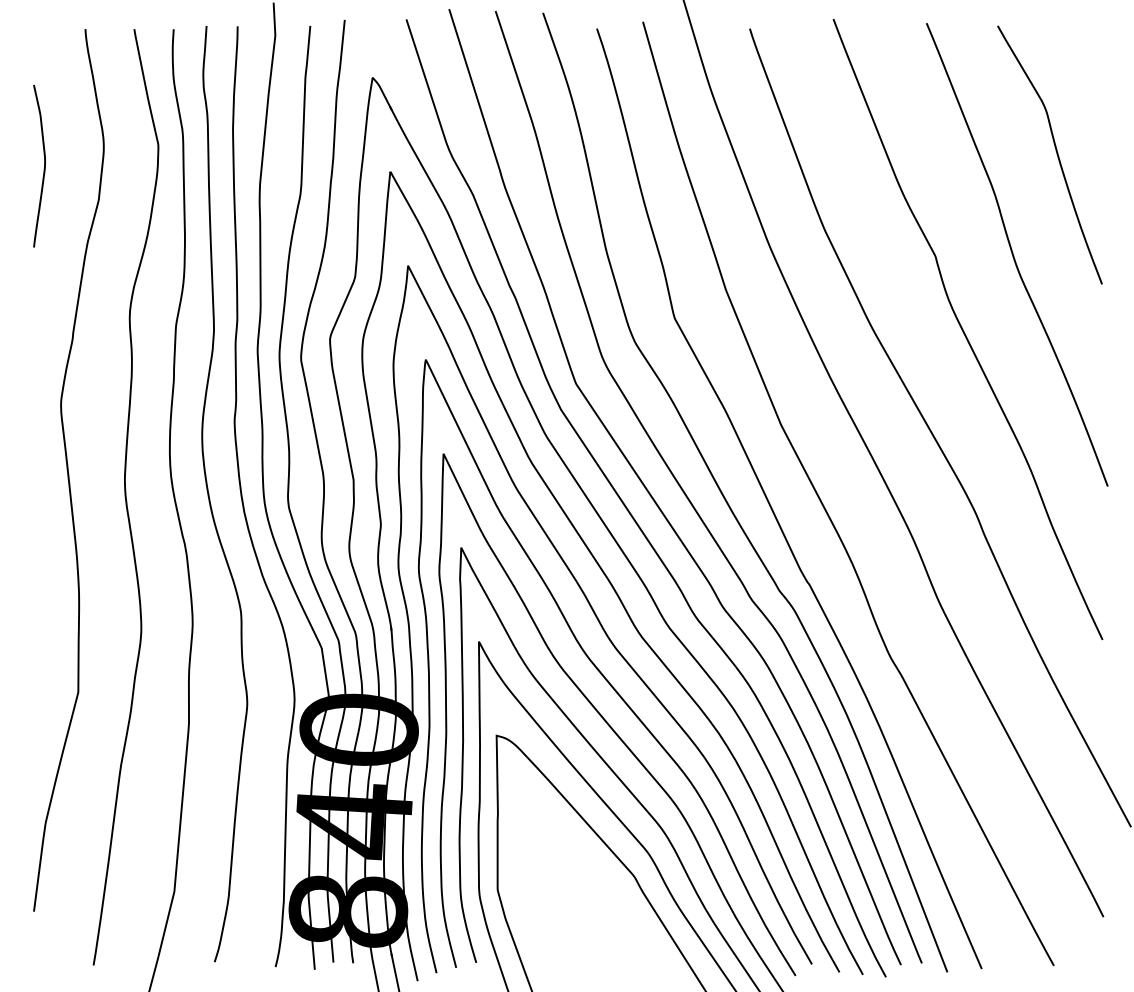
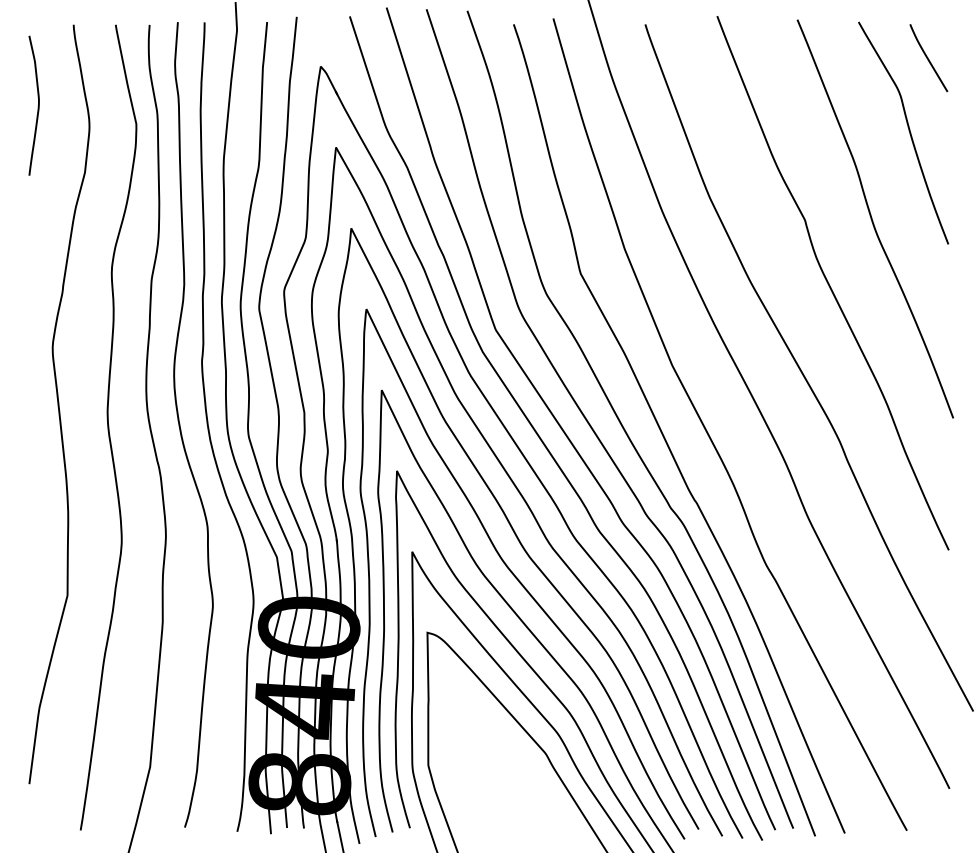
curve: (1078, 67) -> (928, 57), added
curve: (44, 165) -> (38, 105), moved

